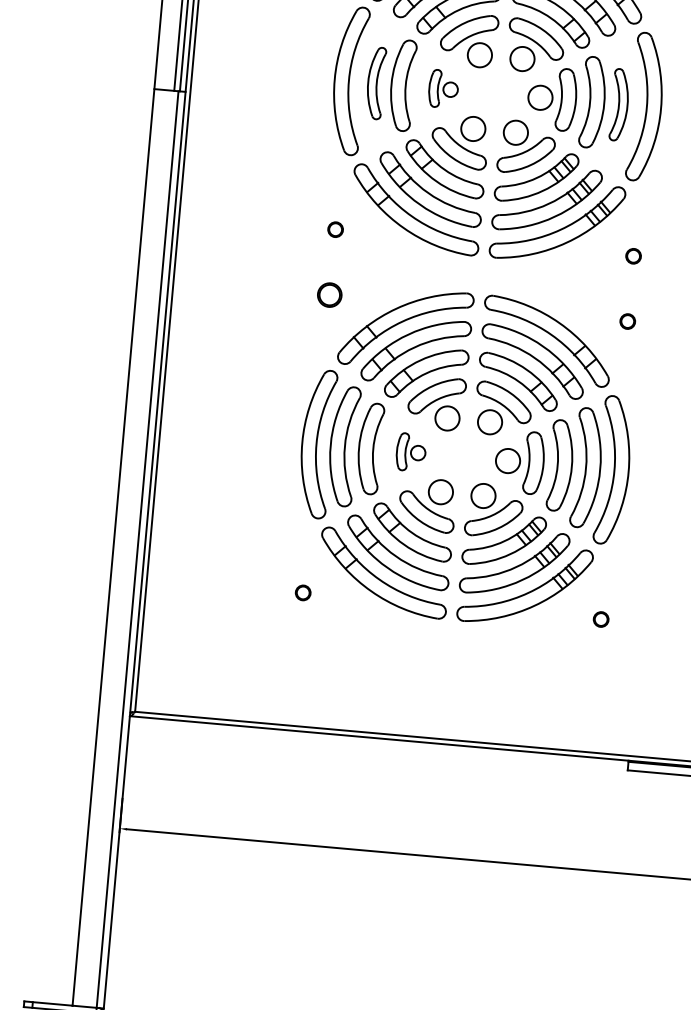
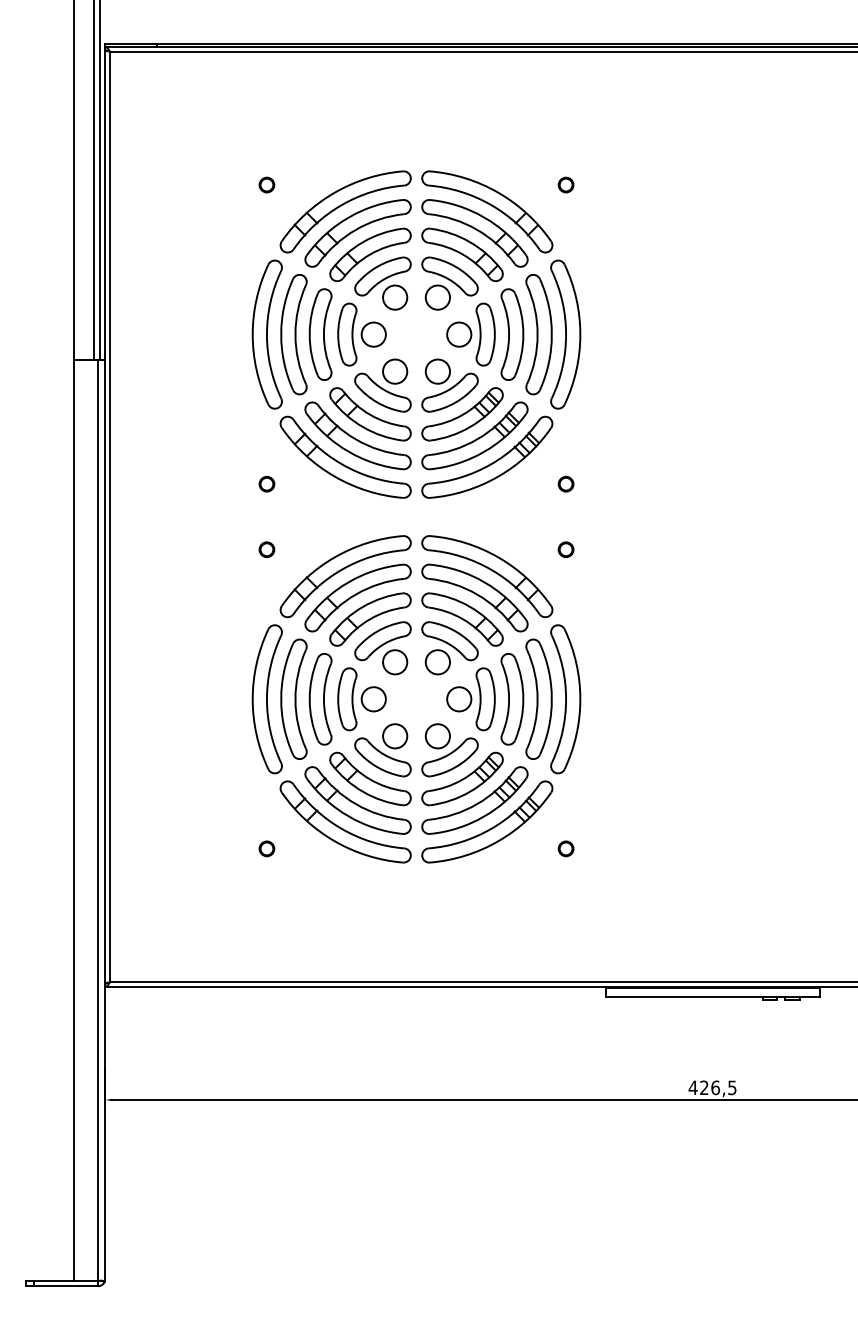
part: (375, 82) -> (293, 334), size x1.67
part: (443, 88) -> (361, 334), size x1.67
part: (619, 104) -> (538, 334), size x1.67
part: (329, 294) -> (266, 549), size x0.62
part: (410, 452) -> (361, 699), size x1.67

